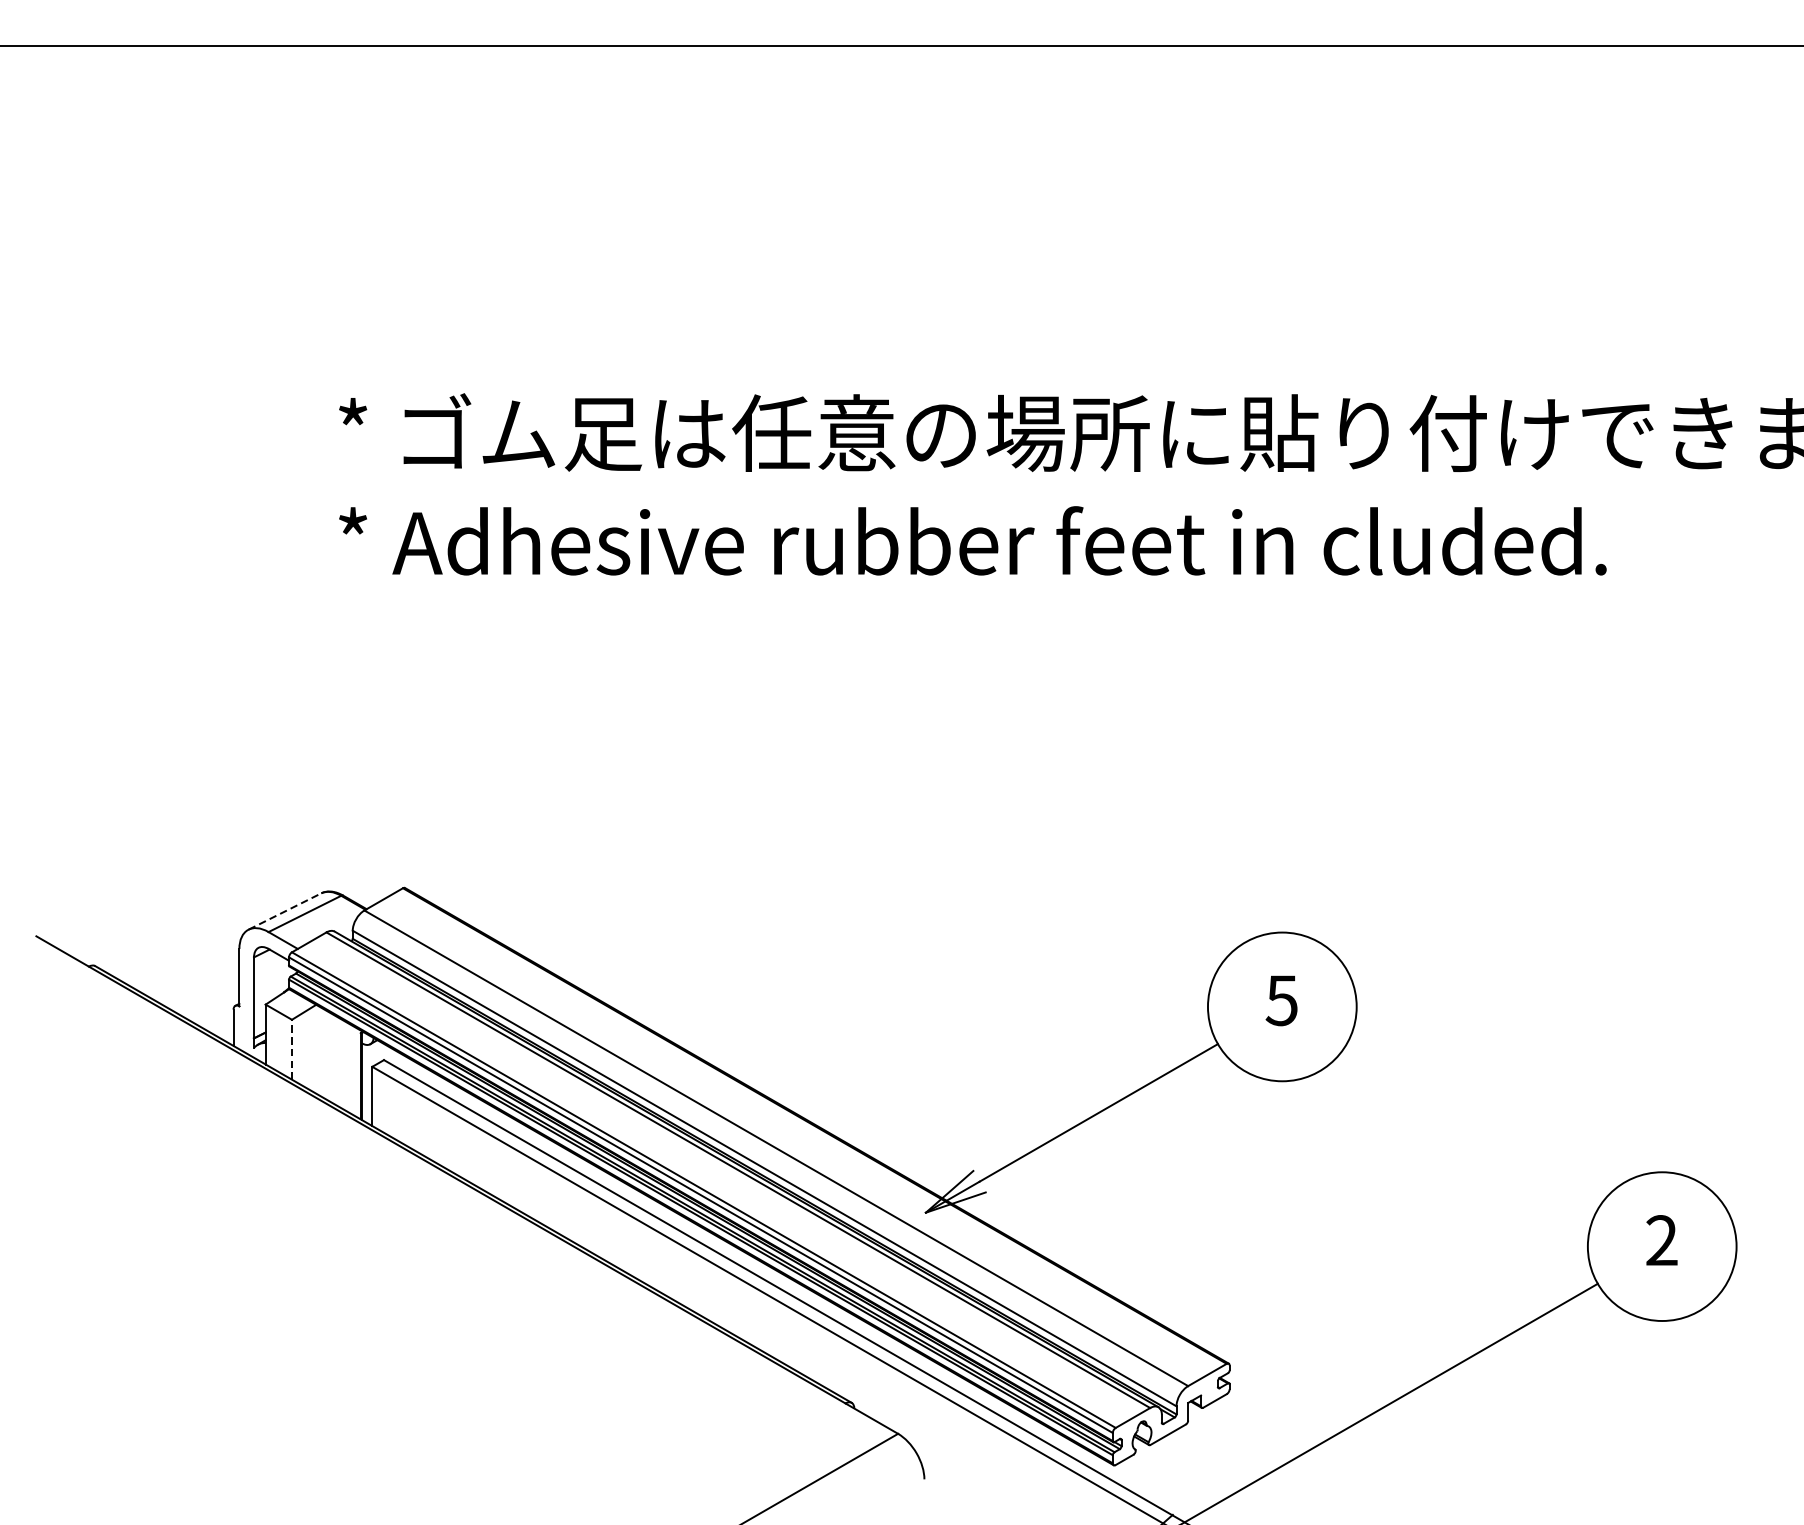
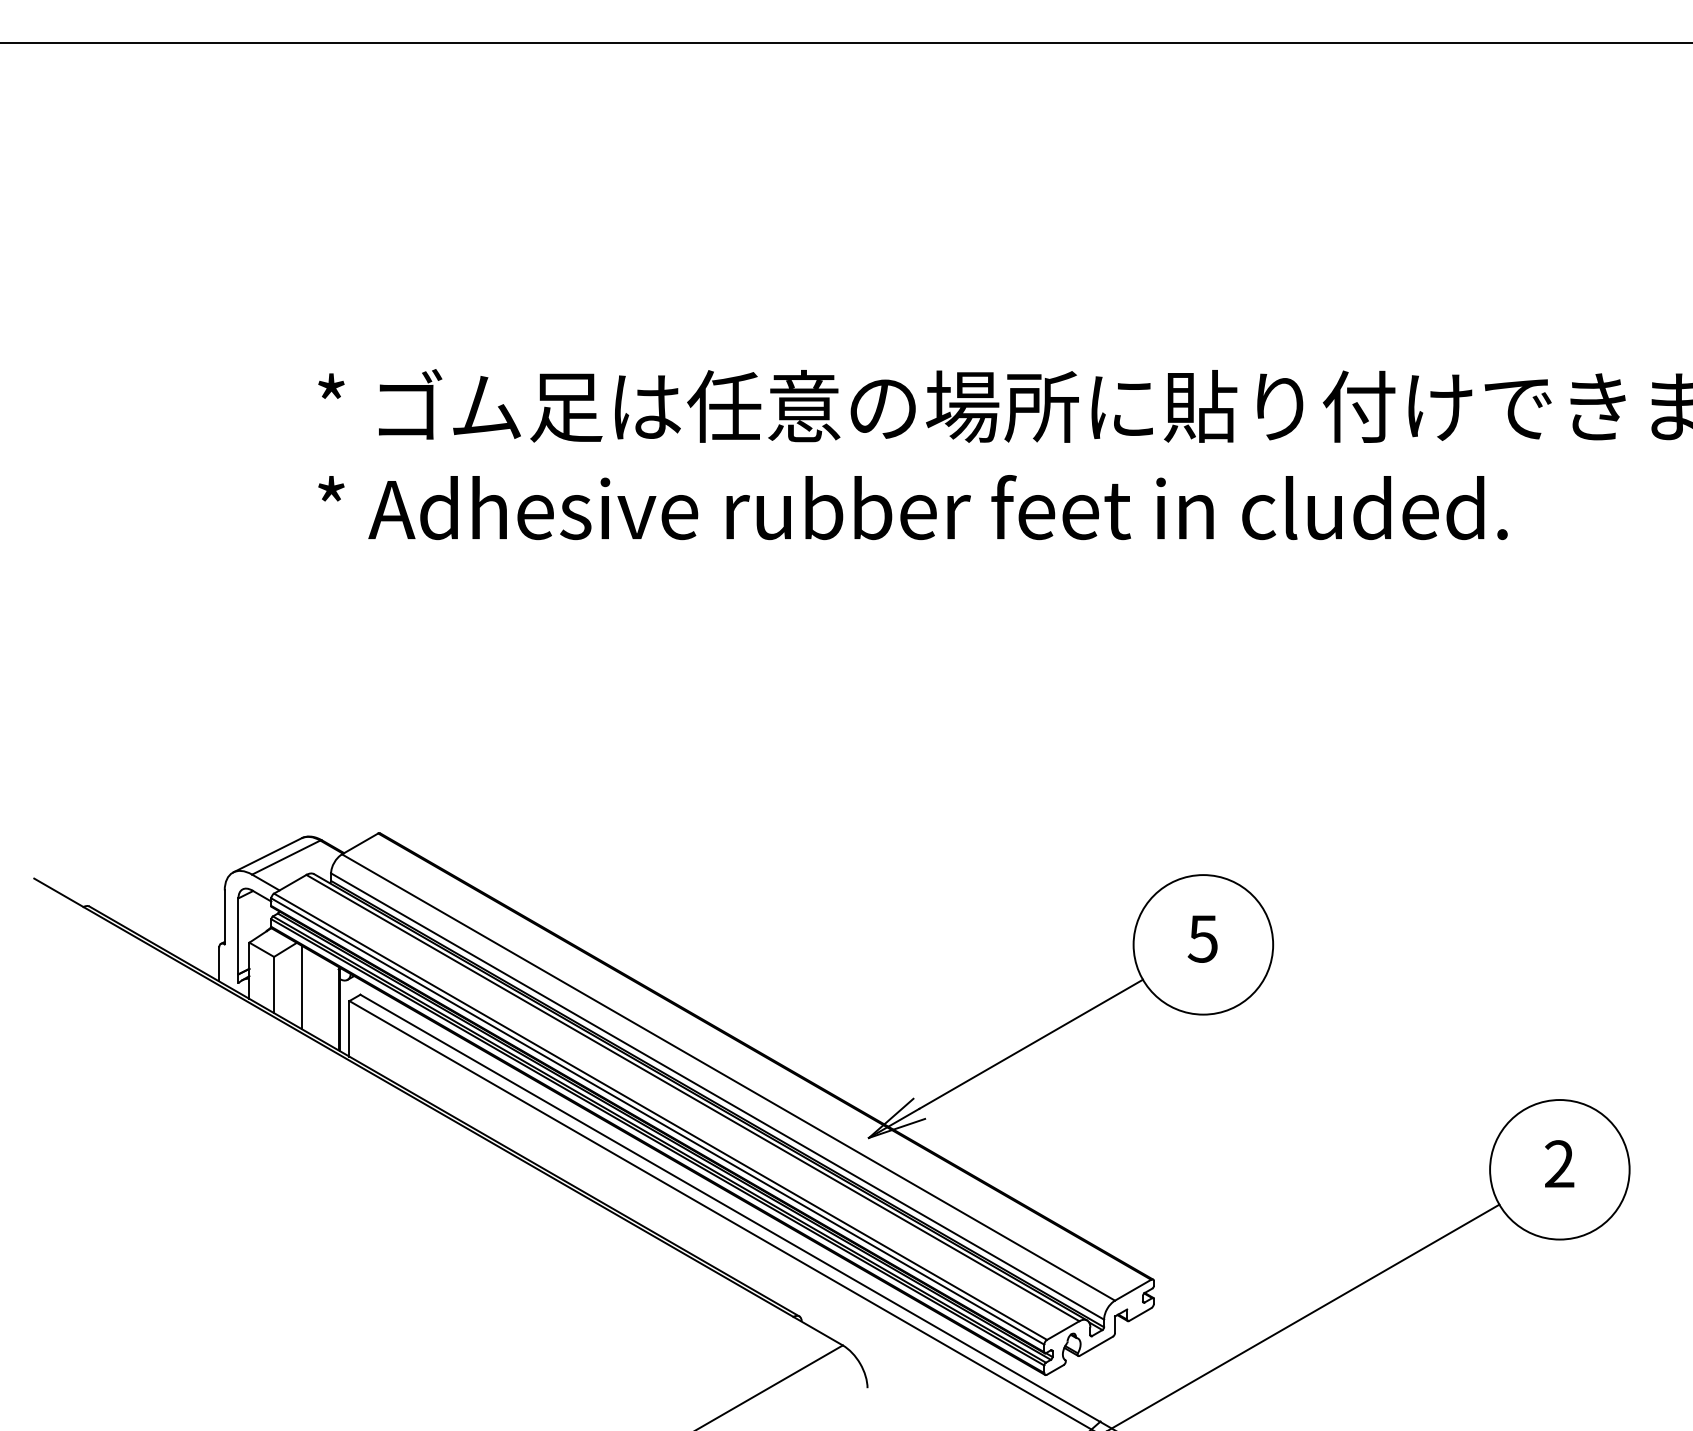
line: (286, 911) -> (268, 855), dashed -> solid
line: (292, 1049) -> (274, 984), dashed -> solid
line: (321, 1051) -> (301, 986), added

